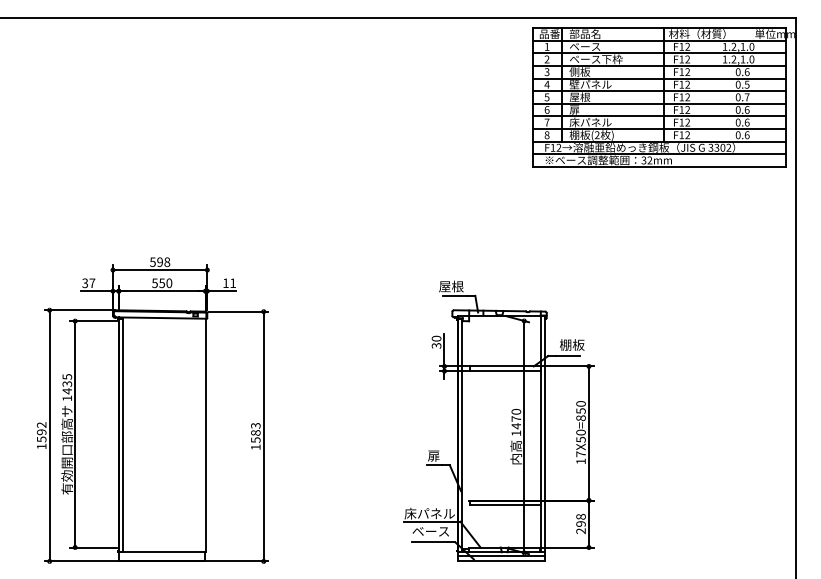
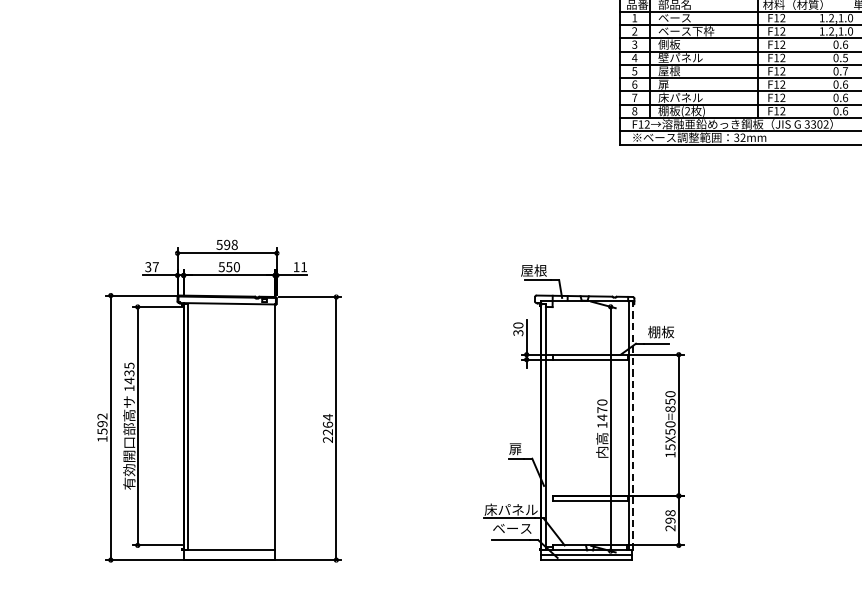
line: (545, 433) -> (633, 425), solid -> dashed
text: (255, 436) -> (327, 428), 1583 -> 2264
text: (580, 454) -> (669, 447), 17X50=850 -> 15X50=850

